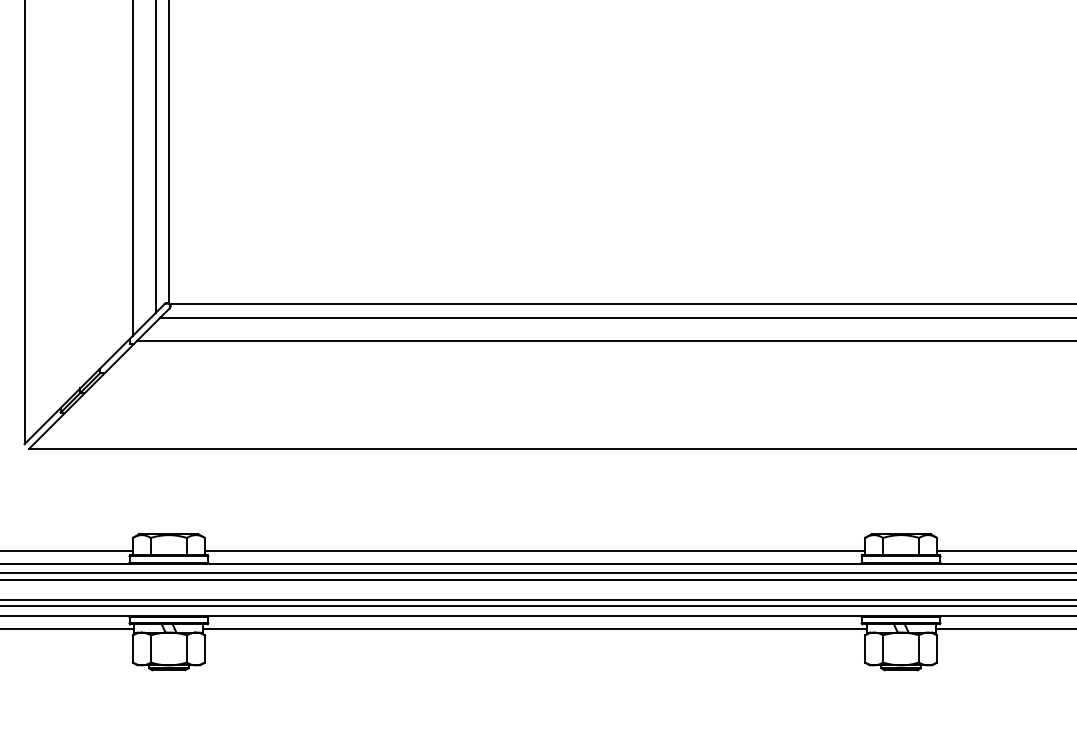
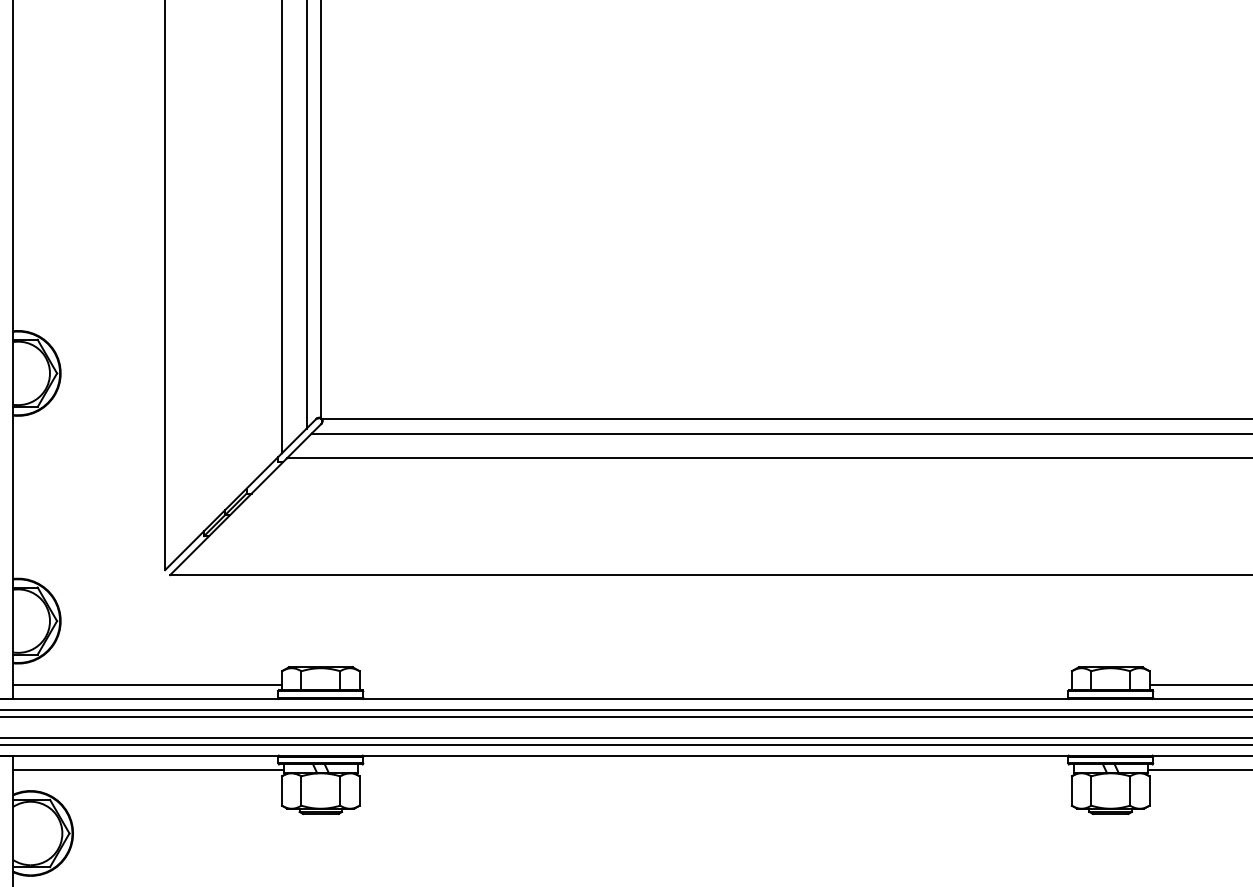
line: (534, 550) -> (715, 684), removed
line: (534, 629) -> (715, 769), removed

